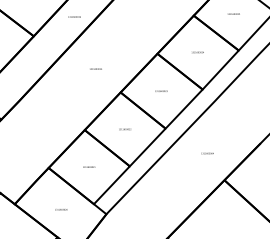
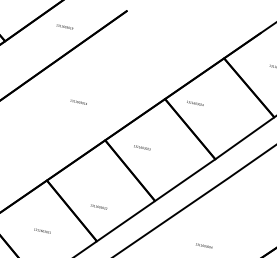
text: (197, 52) -> (194, 103), moved
text: (161, 90) -> (142, 146), moved
text: (124, 129) -> (98, 207), moved

